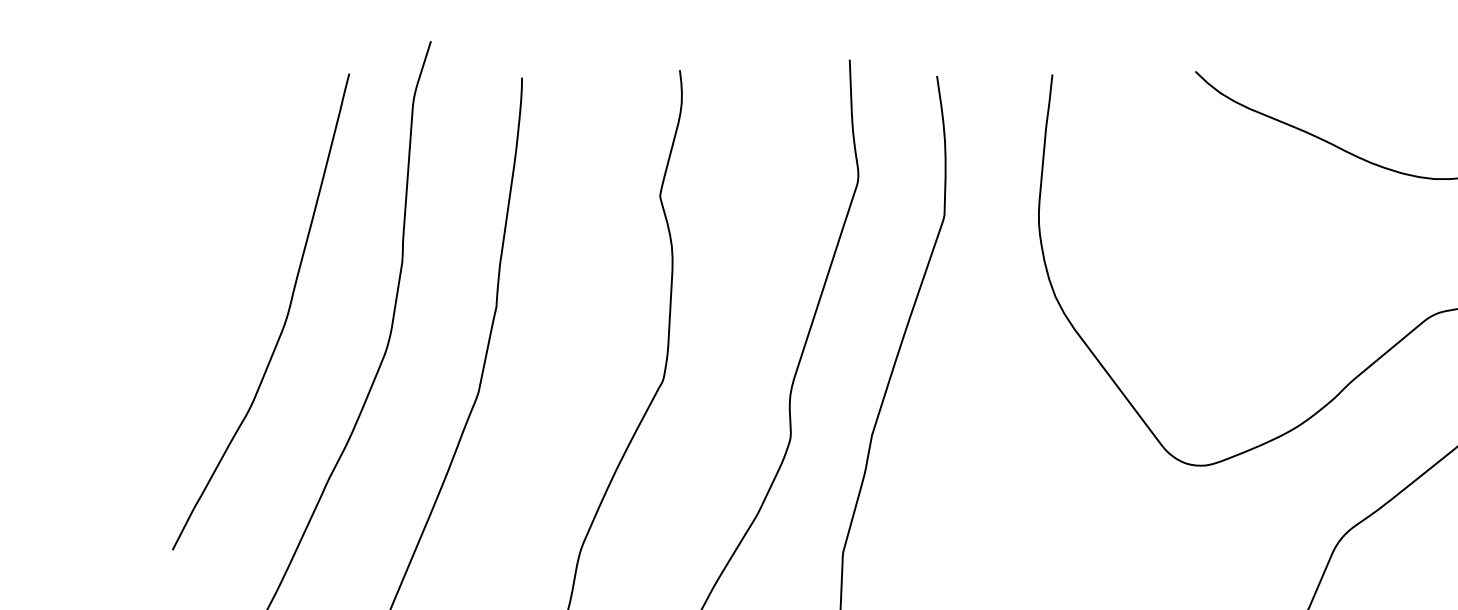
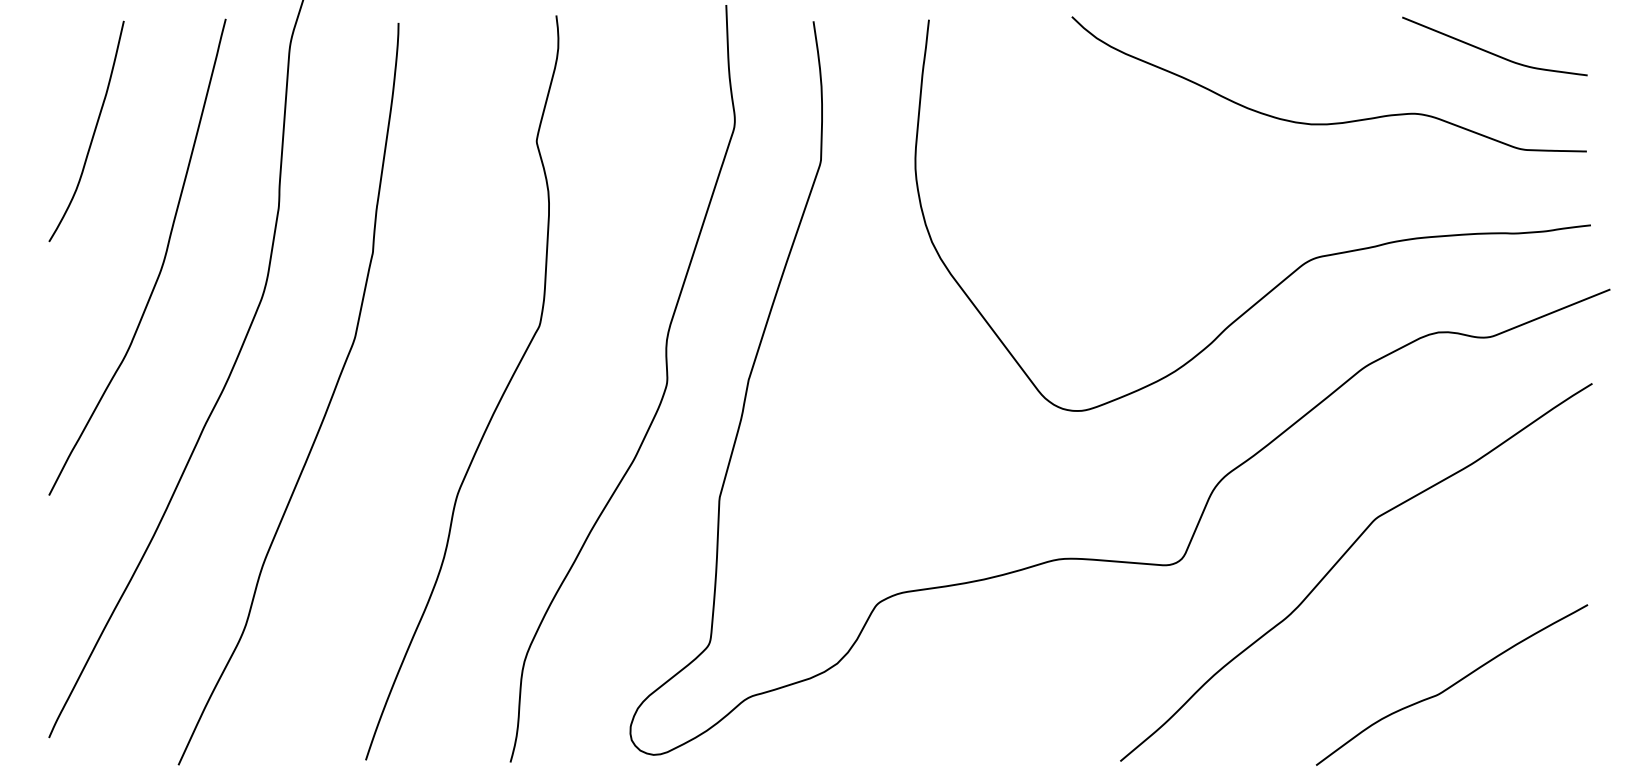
curve: (215, 189) -> (92, 134), added

